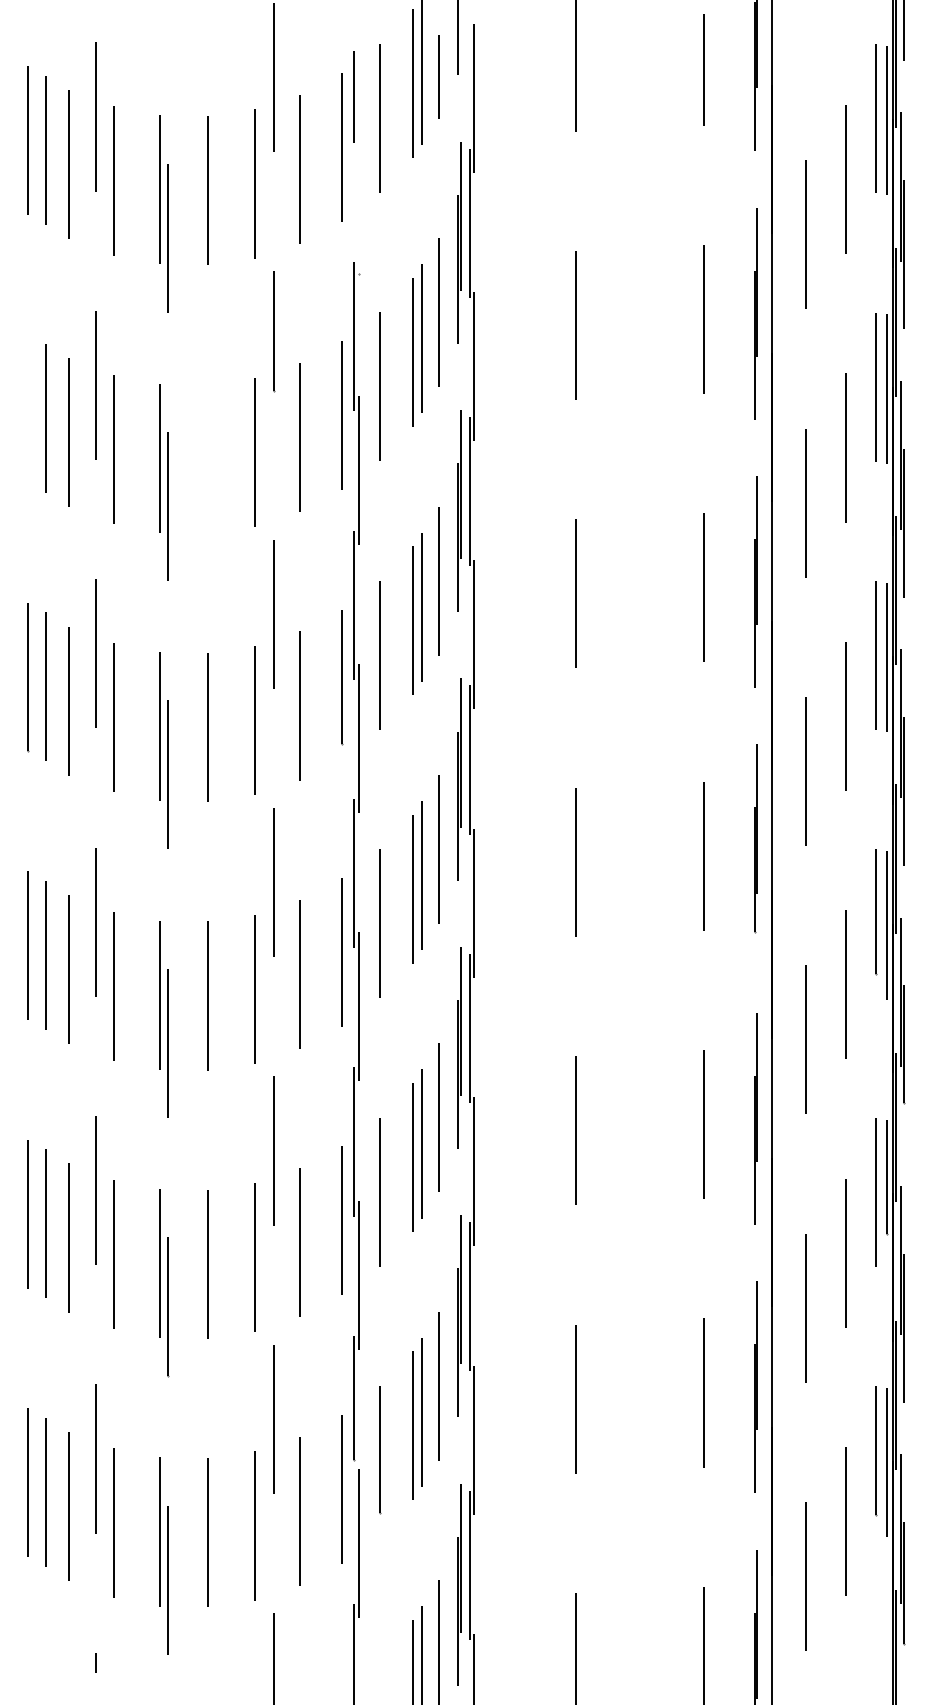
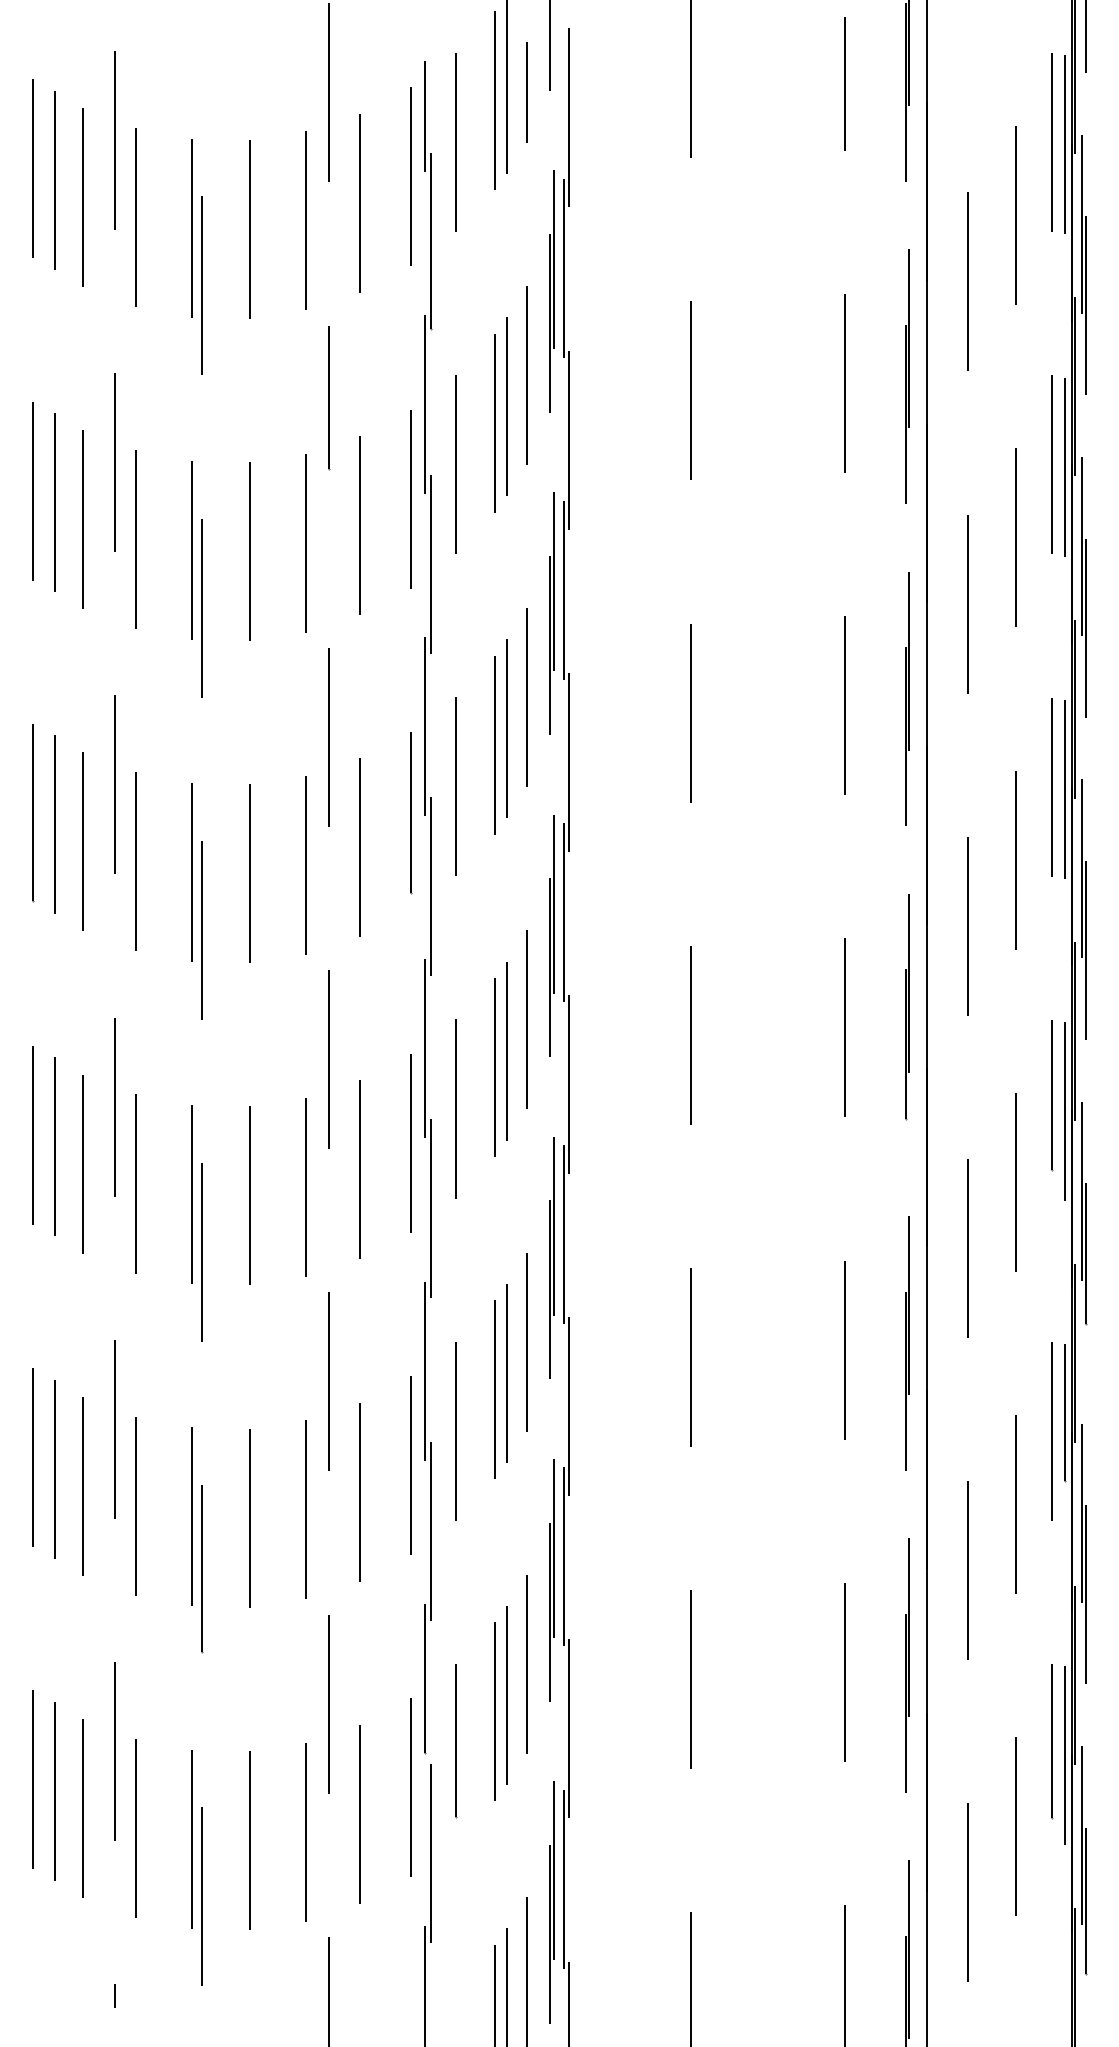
line: (359, 200) -> (431, 240), added
line: (27, 408) -> (33, 490), added
line: (207, 458) -> (249, 550), added

